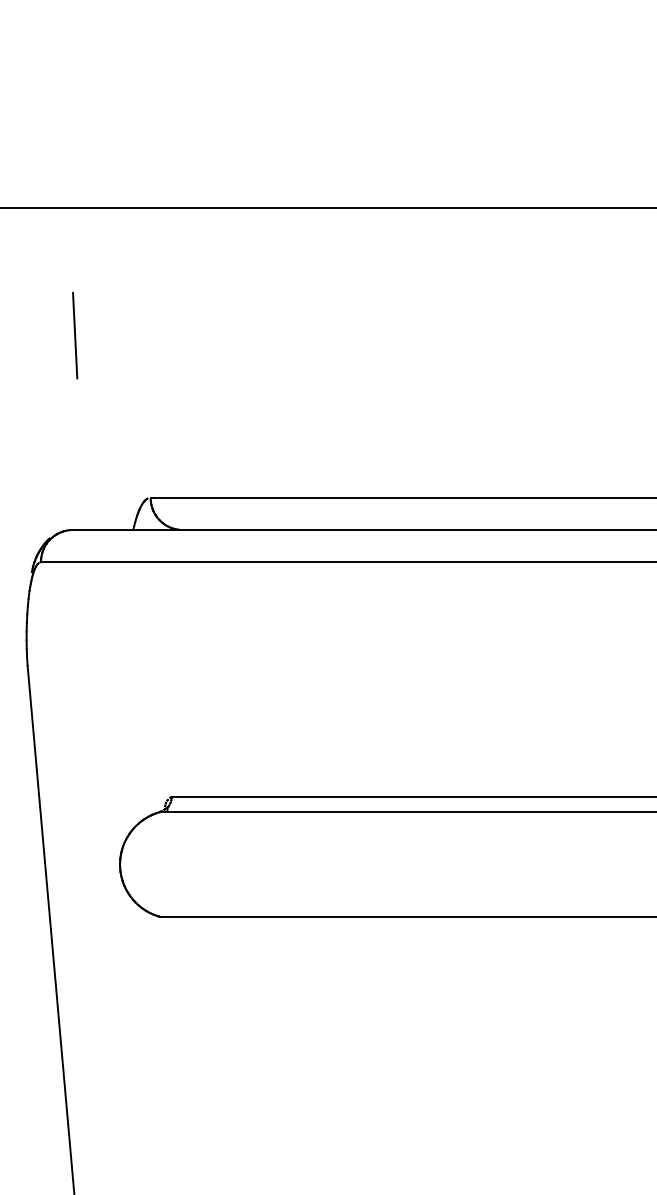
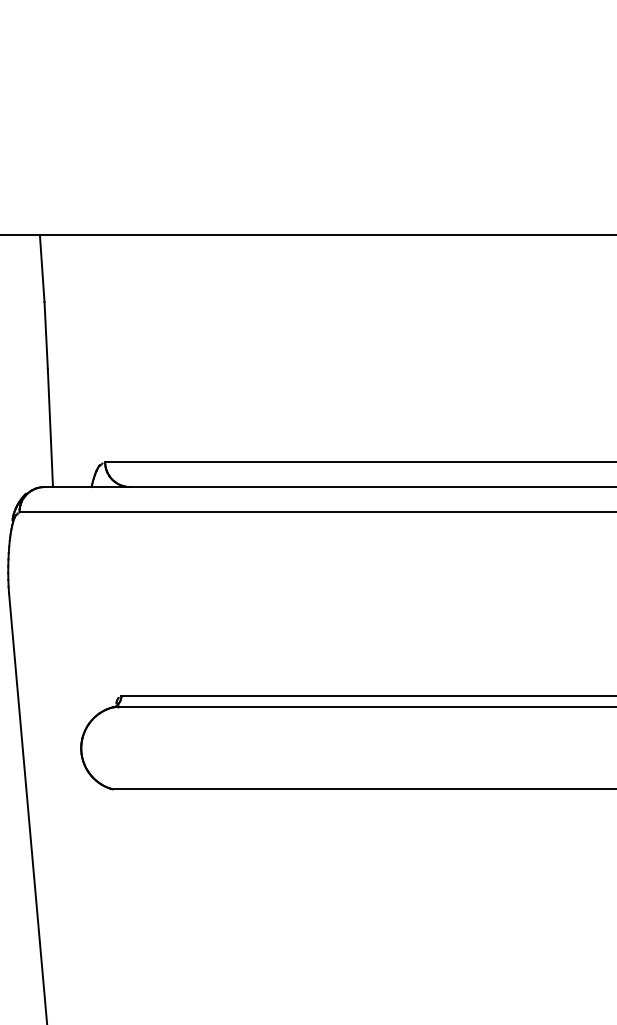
line: (69, 250) -> (41, 268), added
line: (80, 453) -> (50, 427), added

